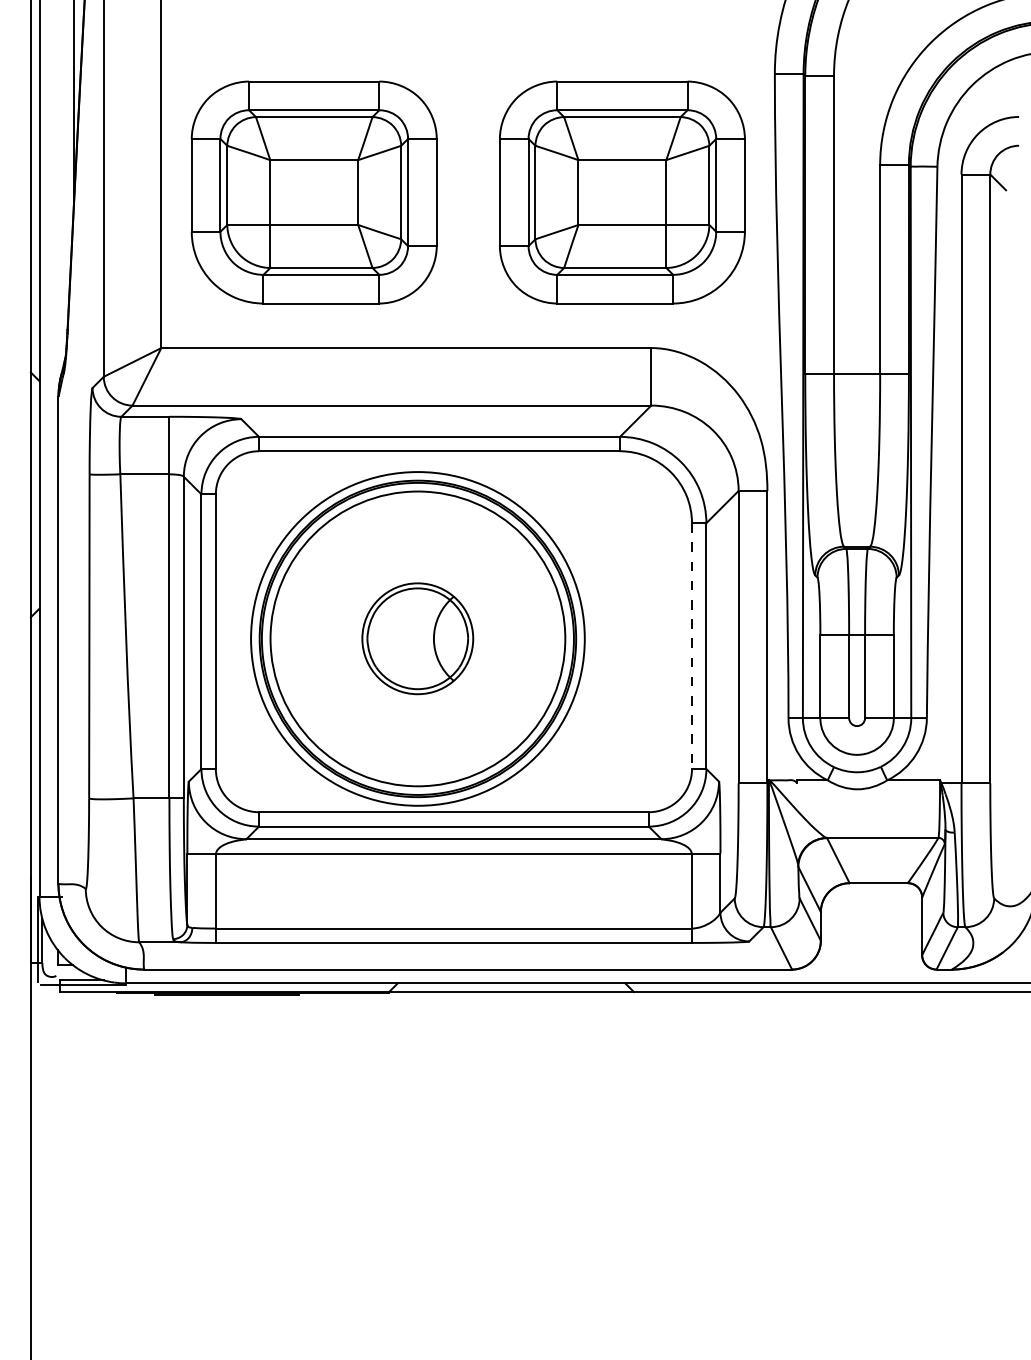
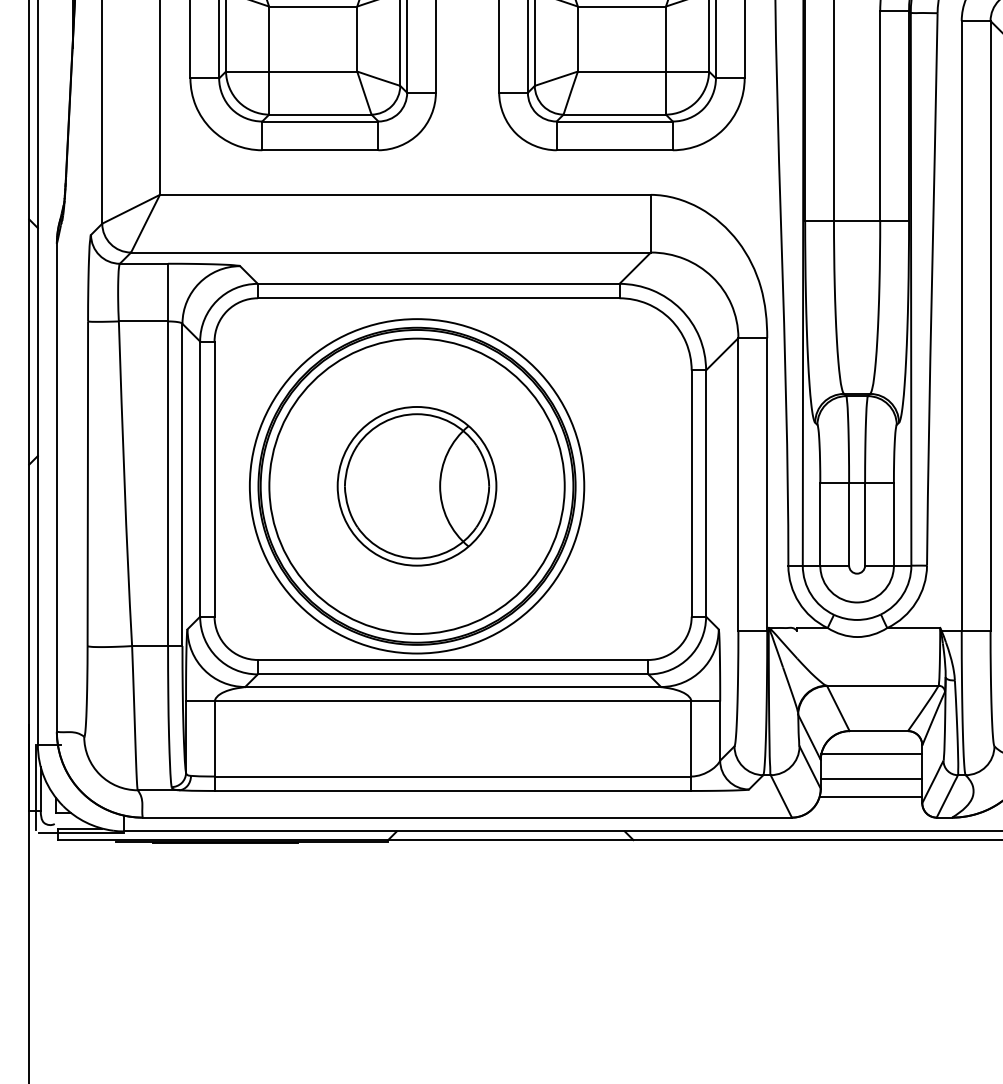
part: (417, 638) -> (416, 485), size x1.43
line: (692, 646) -> (692, 493), dashed -> solid
line: (871, 905) -> (871, 753), added
line: (871, 931) -> (871, 779), added
line: (871, 948) -> (871, 796), added

